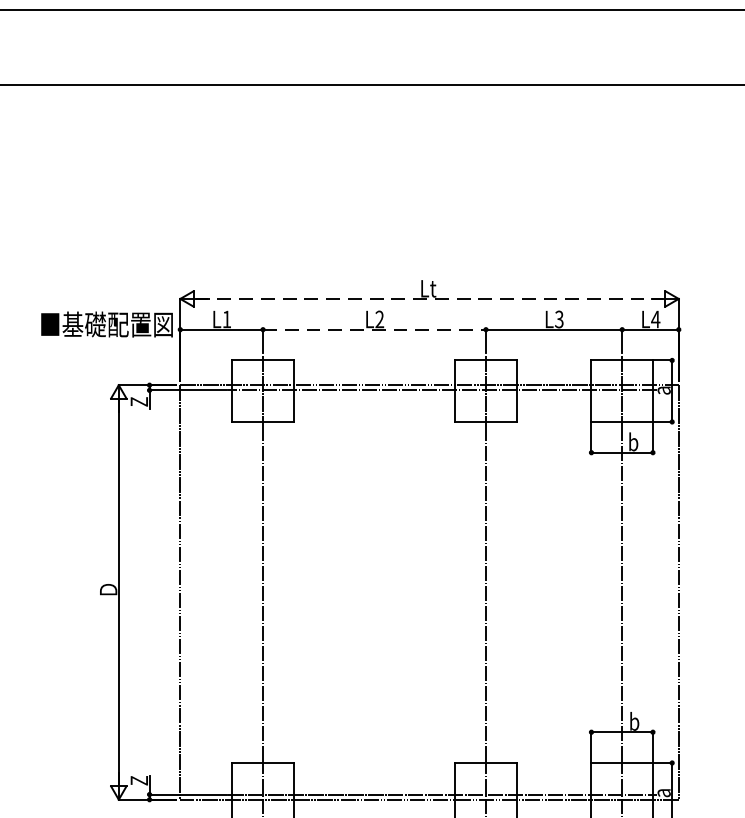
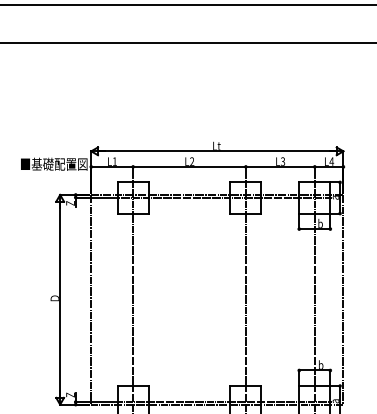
line: (429, 299) -> (217, 151), dashed -> solid
line: (376, 328) -> (190, 166), dashed -> solid

